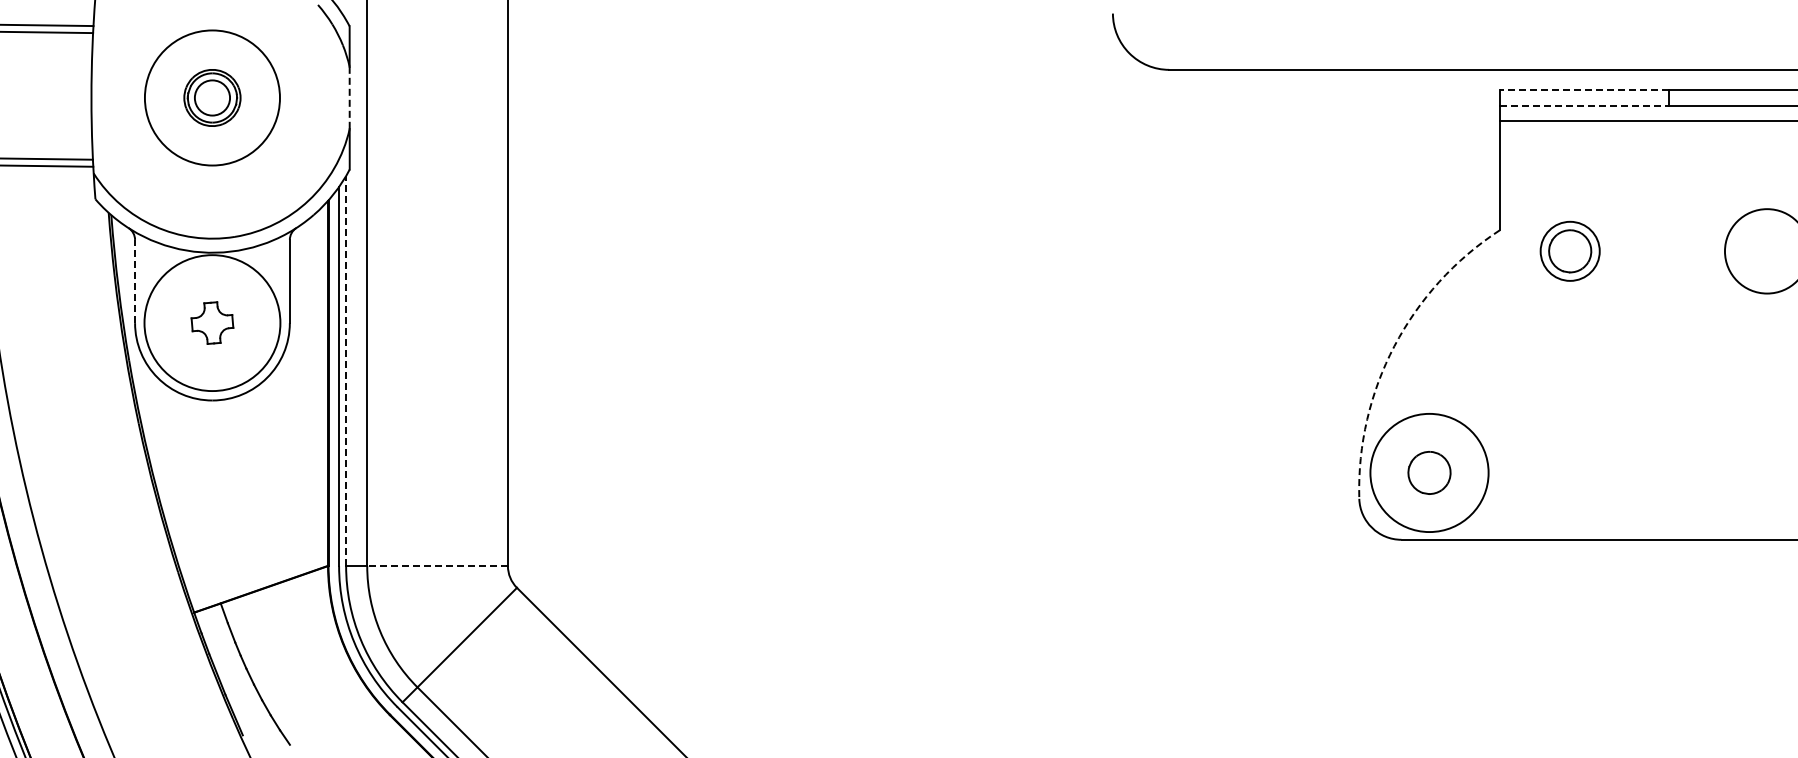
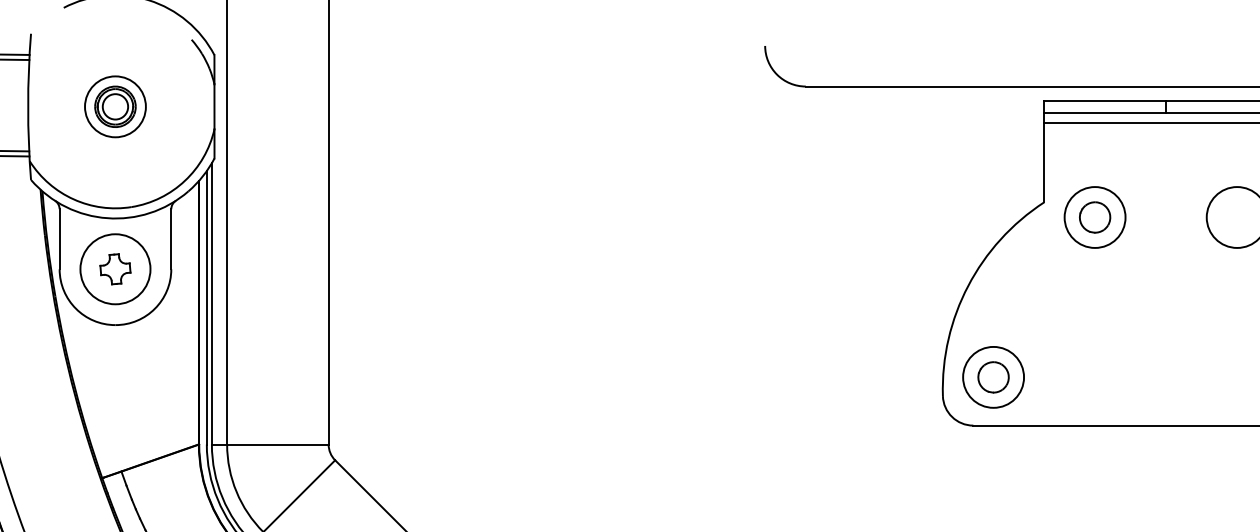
line: (1583, 89) -> (1104, 100), dashed -> solid
circle: (212, 97) -> (115, 106), size x0.62
line: (349, 98) -> (214, 107), dashed -> solid
line: (1584, 106) -> (1105, 112), dashed -> solid
circle: (1570, 251) -> (1095, 217), size x1.43
line: (135, 281) -> (59, 239), dashed -> solid
circle: (212, 322) -> (115, 268), size x0.71
arc: (1394, 346) -> (968, 286), dashed -> solid
line: (346, 371) -> (212, 304), dashed -> solid
circle: (1429, 472) -> (993, 377), size x0.71
line: (437, 565) -> (277, 444), dashed -> solid

